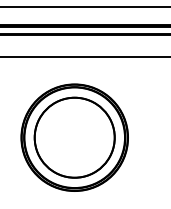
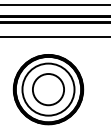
circle: (74, 137) -> (48, 89), size x0.6

